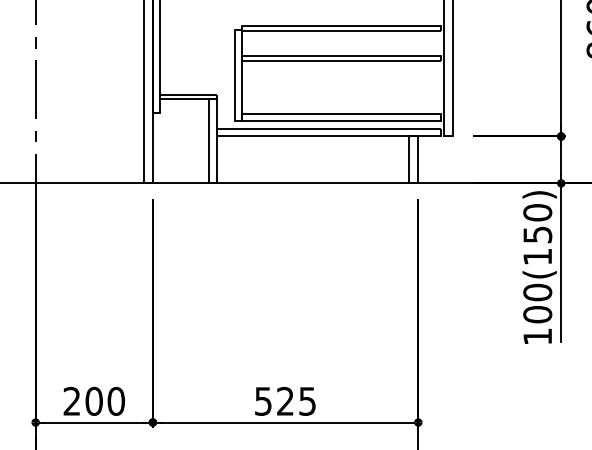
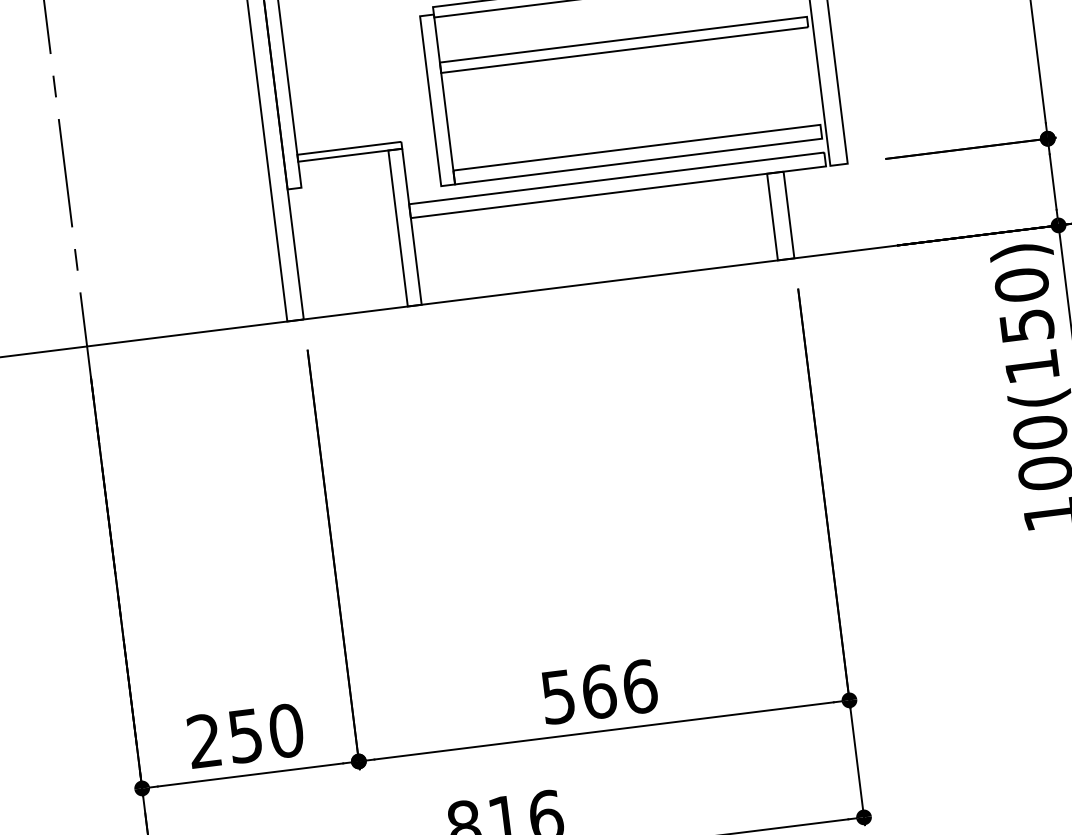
text: (93, 400) -> (244, 734), 200 -> 250
text: (296, 400) -> (619, 687), 525 -> 566

